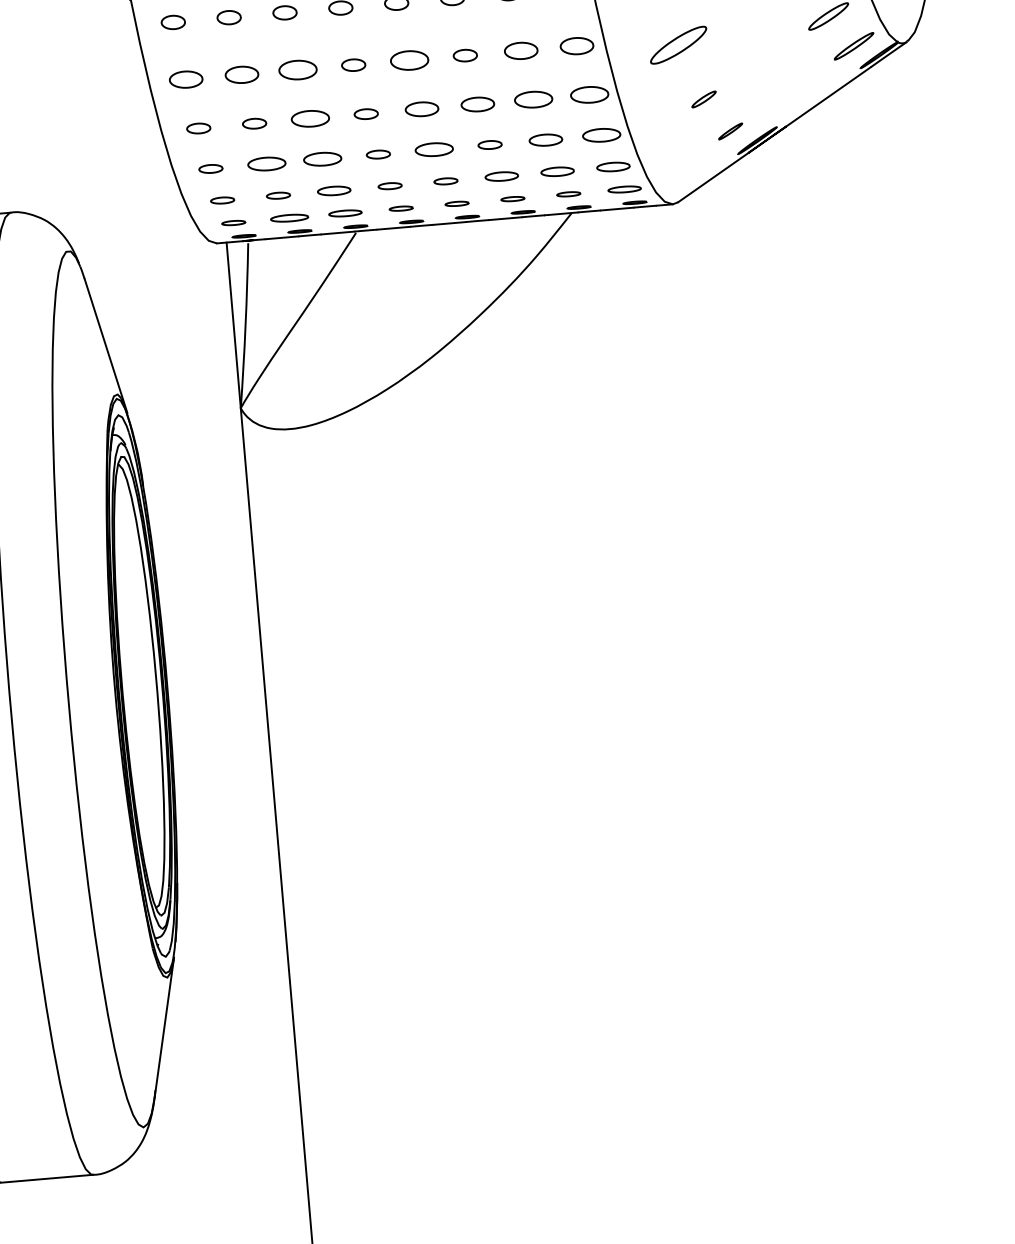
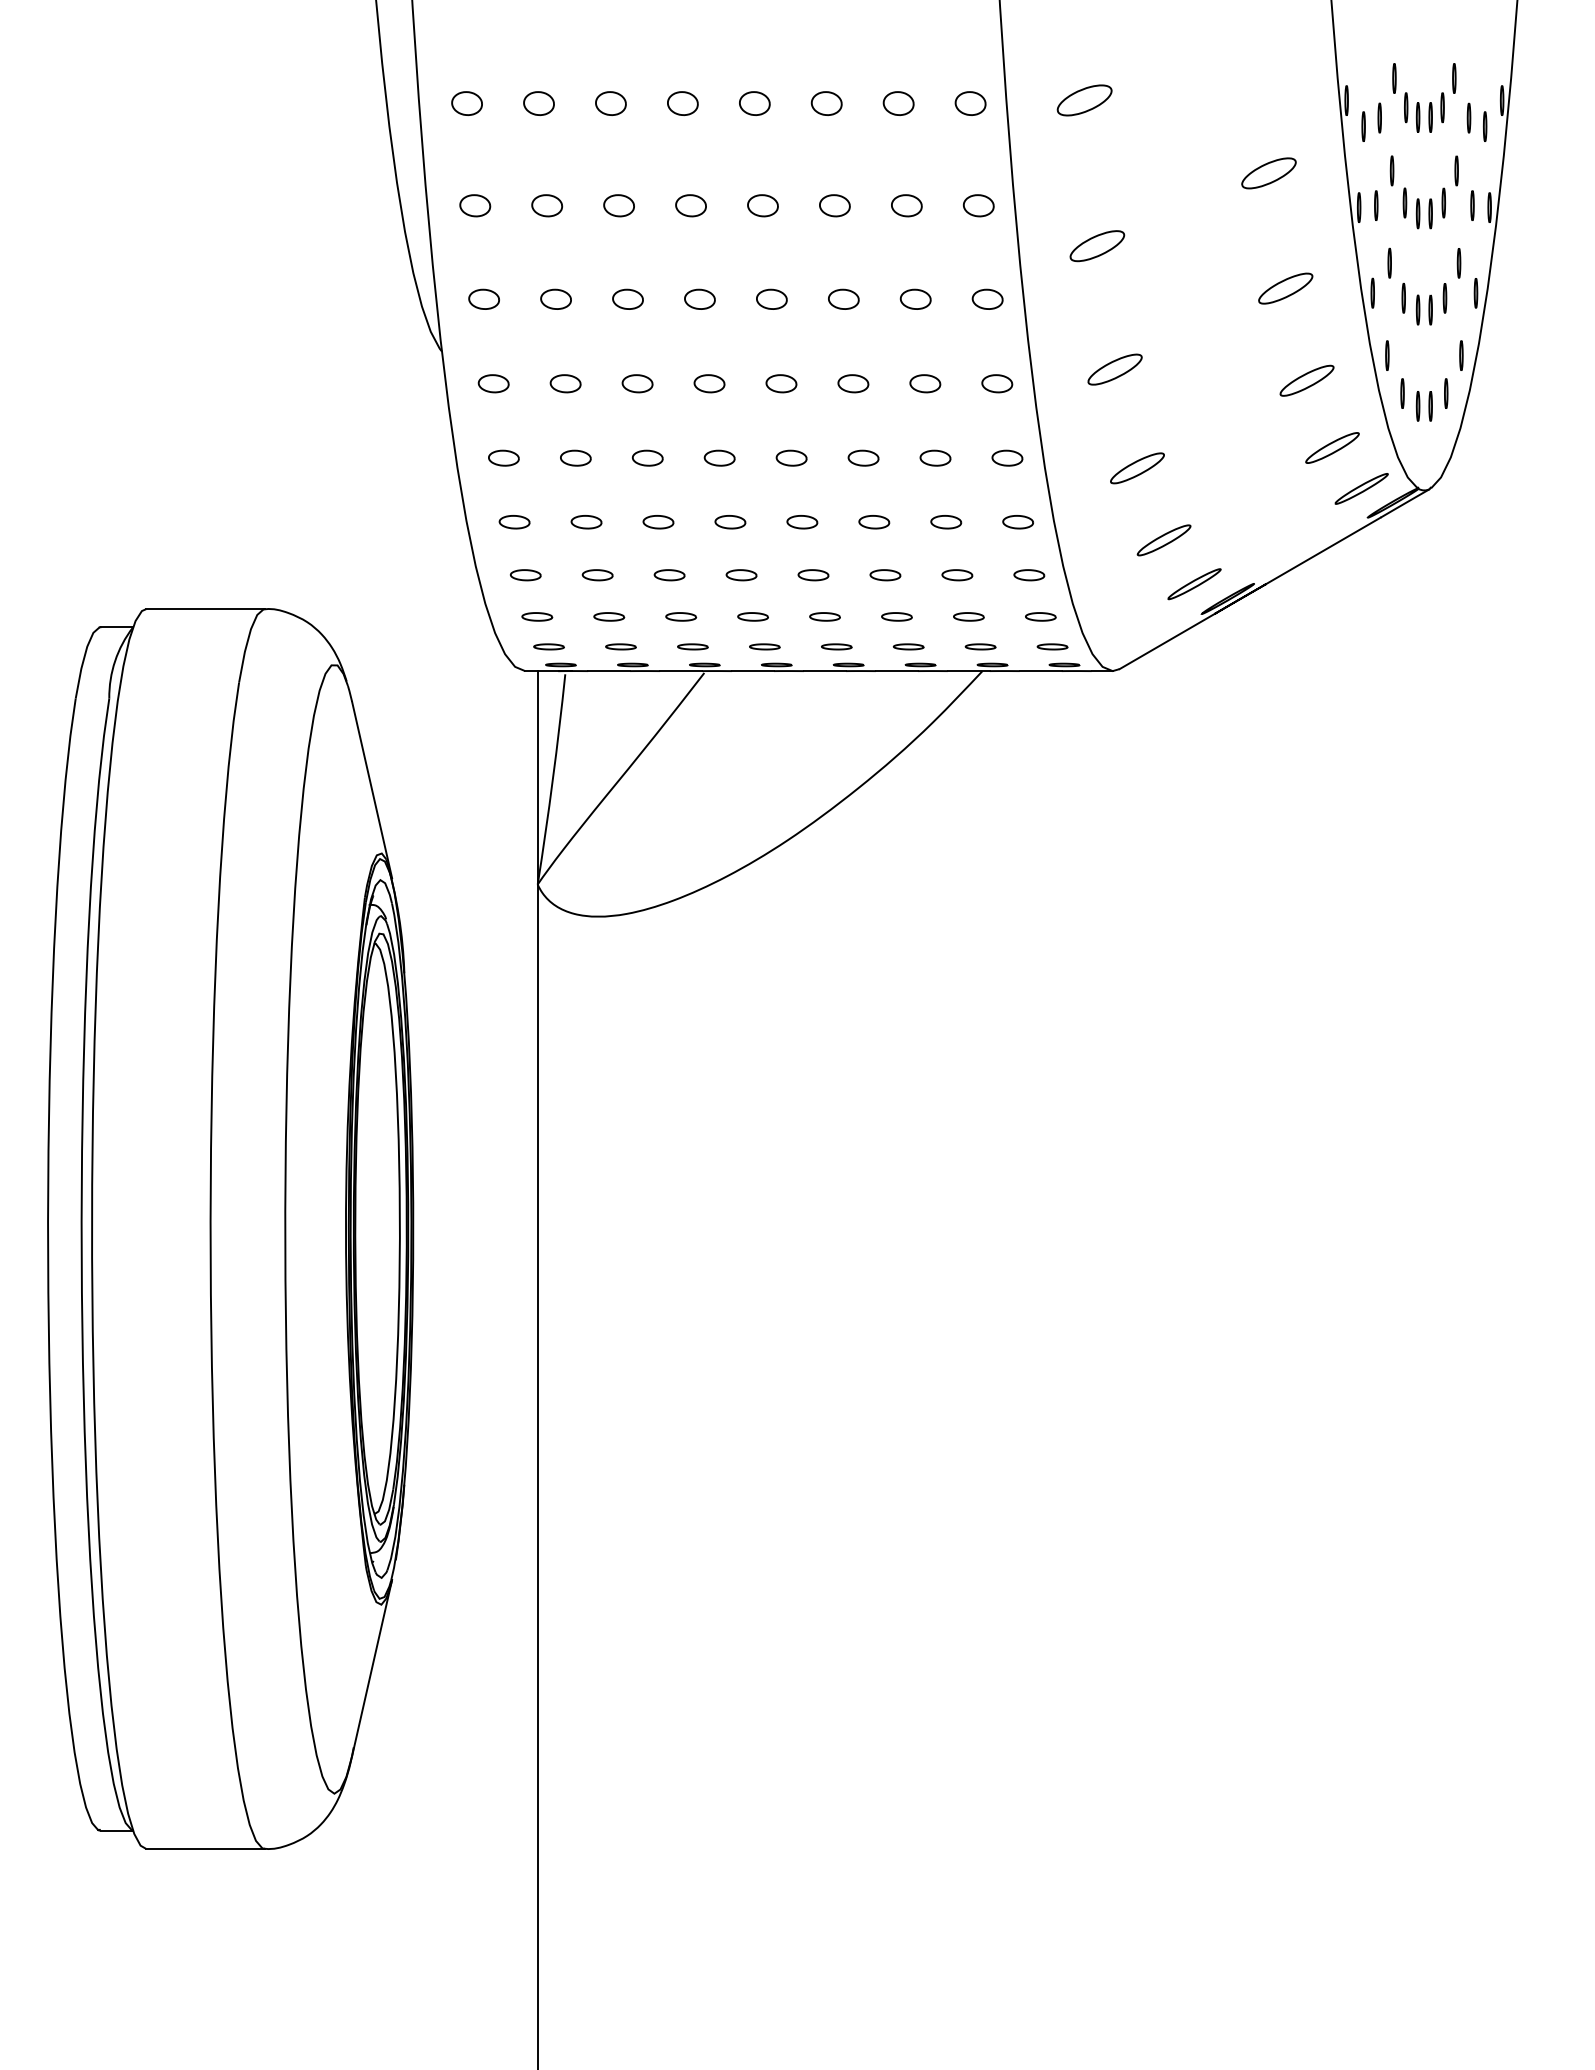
part: (577, 45) -> (1007, 457), size x0.71
part: (678, 45) -> (1137, 468), size x0.71
part: (521, 50) -> (935, 457), size x0.71
part: (409, 59) -> (791, 457), size x0.62
part: (297, 69) -> (647, 457), size x0.62
part: (241, 74) -> (575, 457), size x0.71
part: (185, 79) -> (503, 457), size x0.71
part: (589, 95) -> (1017, 522), size x0.62
part: (703, 99) -> (1163, 540), size x1.67
part: (533, 100) -> (946, 522), size x0.62
part: (478, 104) -> (874, 522), size x0.71
part: (422, 109) -> (802, 522), size x0.71
part: (310, 119) -> (658, 522), size x0.62
part: (730, 131) -> (1194, 584), size x1.67
part: (601, 135) -> (1029, 575), size x0.62
part: (546, 140) -> (957, 575), size x0.71
part: (434, 150) -> (813, 575), size x0.62
part: (322, 159) -> (669, 575), size x0.62
part: (266, 164) -> (597, 575), size x0.62
part: (613, 166) -> (1040, 616), size x0.71
part: (557, 171) -> (968, 616), size x0.71
part: (501, 176) -> (896, 616), size x0.71
part: (624, 189) -> (1052, 646), size x0.71
part: (334, 190) -> (681, 616), size x0.71
part: (345, 213) -> (692, 646), size x0.71
part: (289, 217) -> (620, 646), size x0.62

